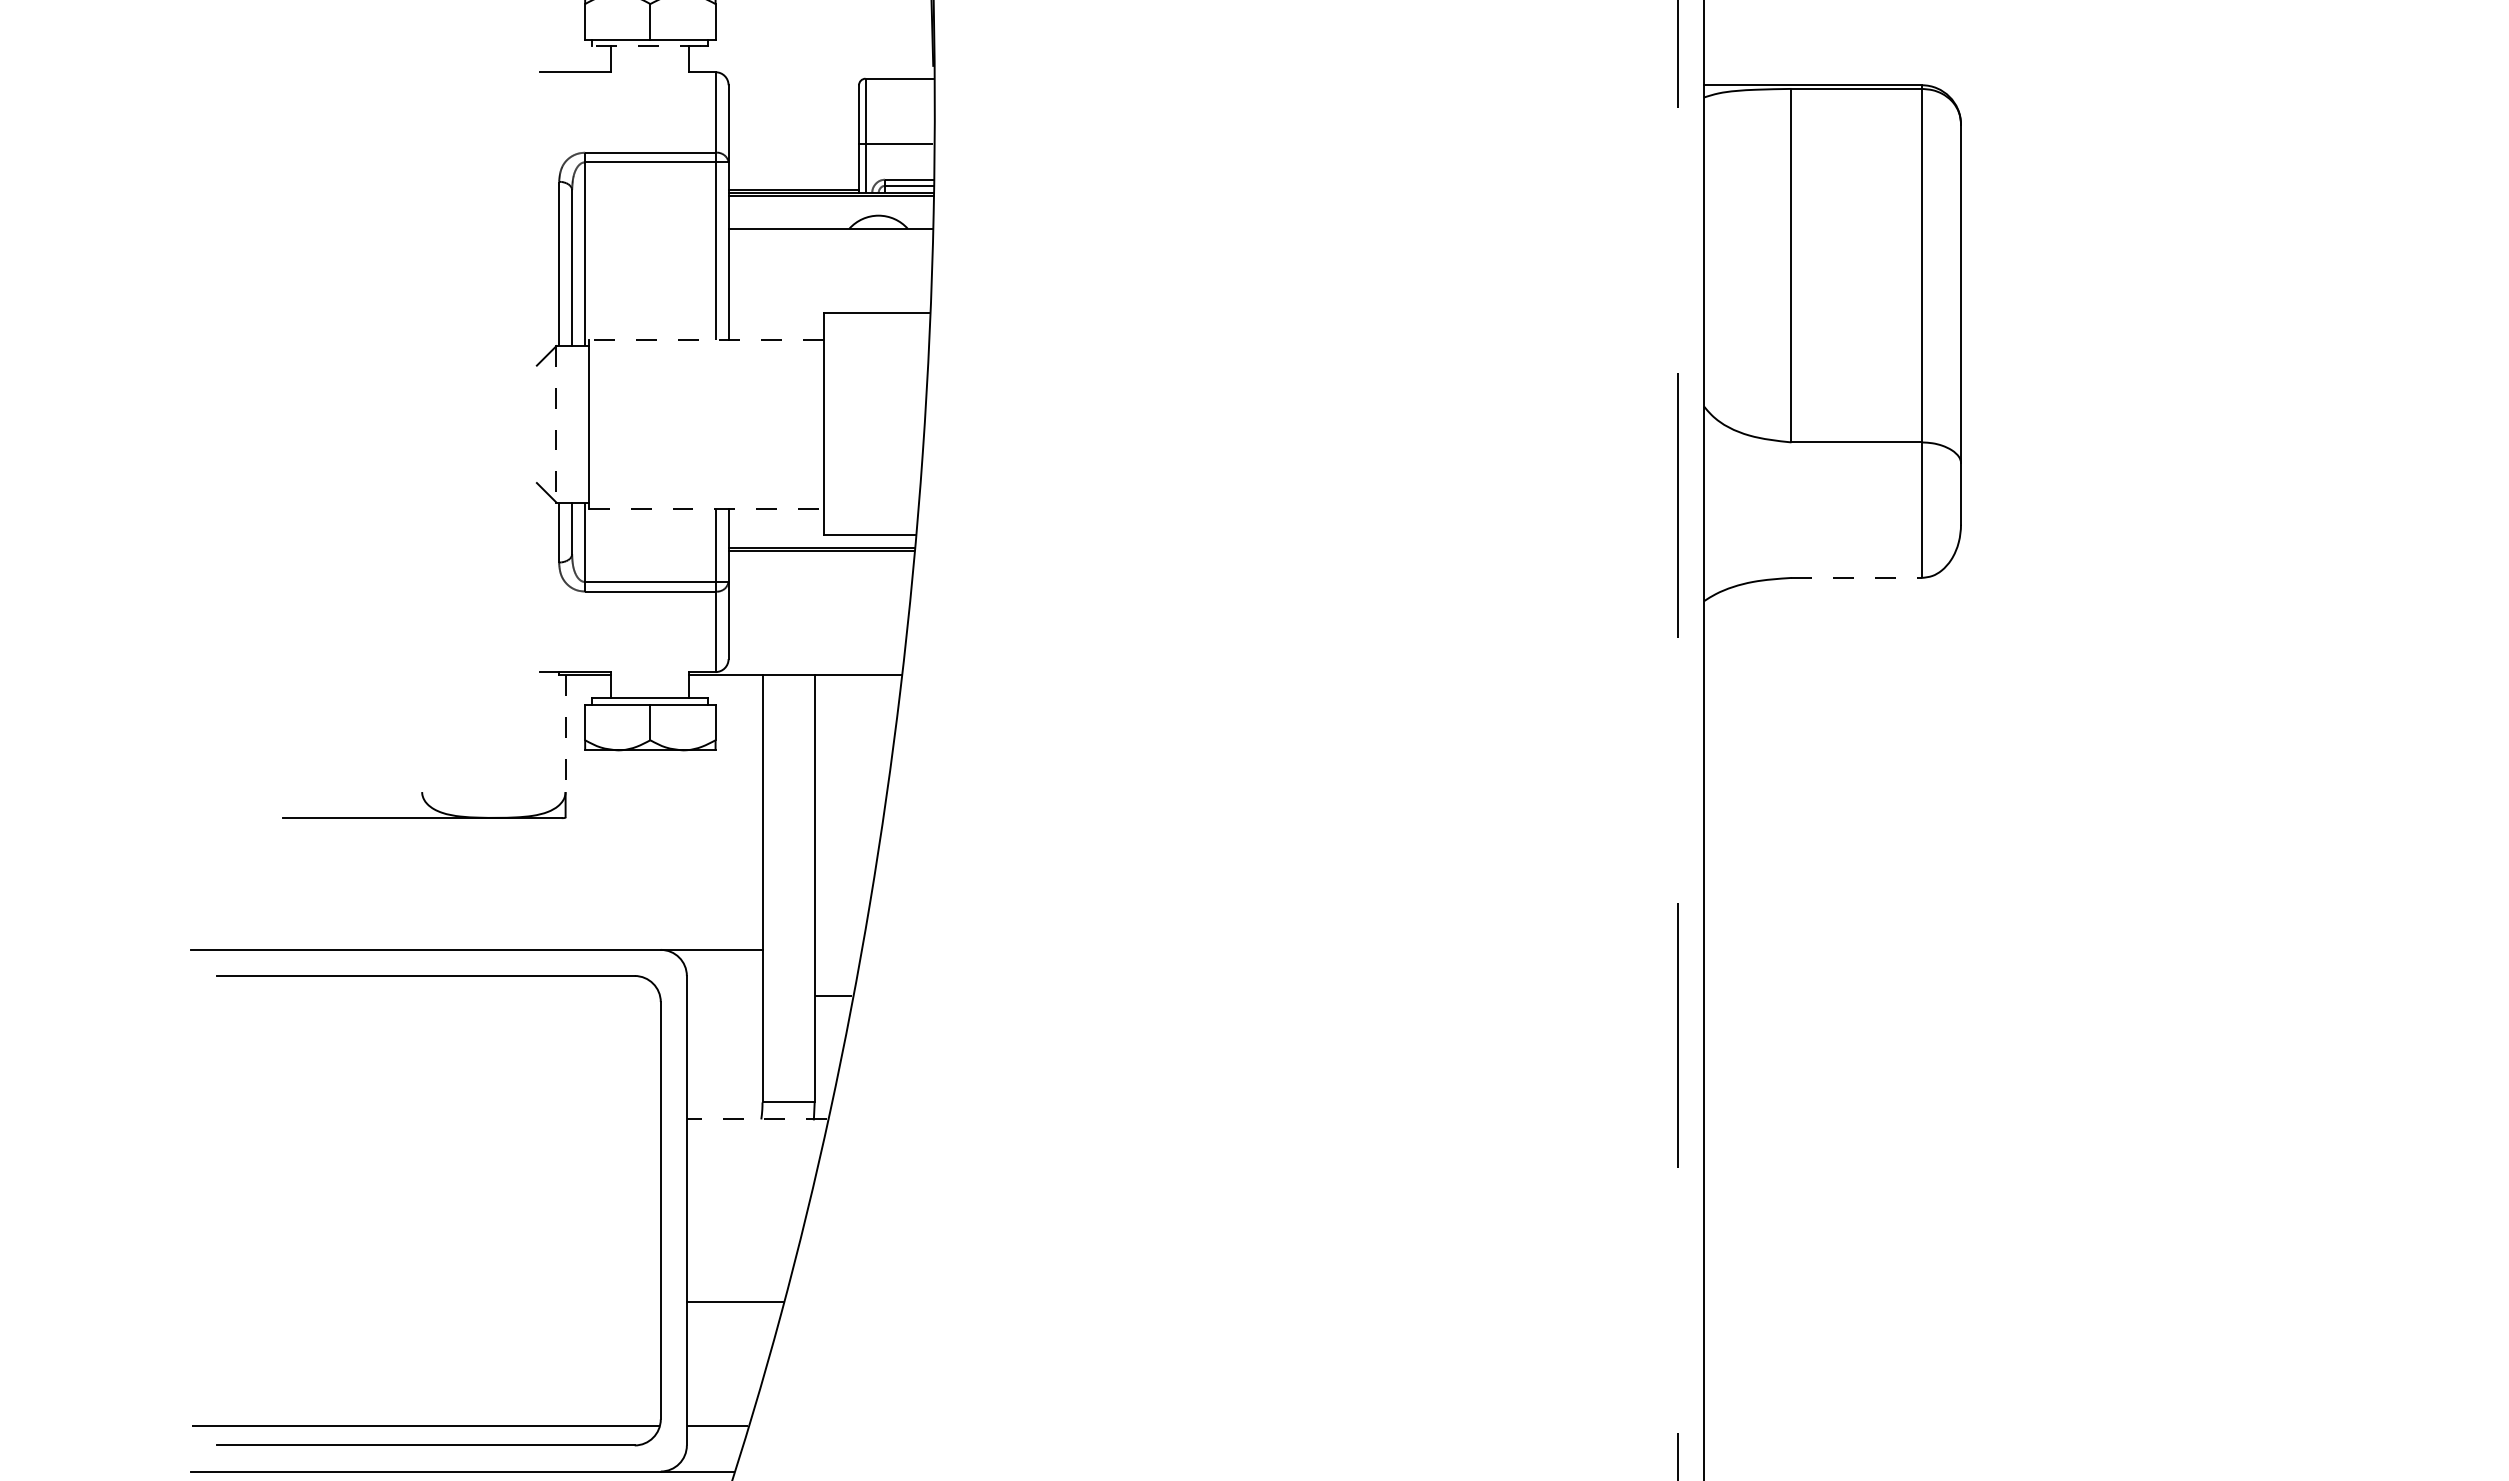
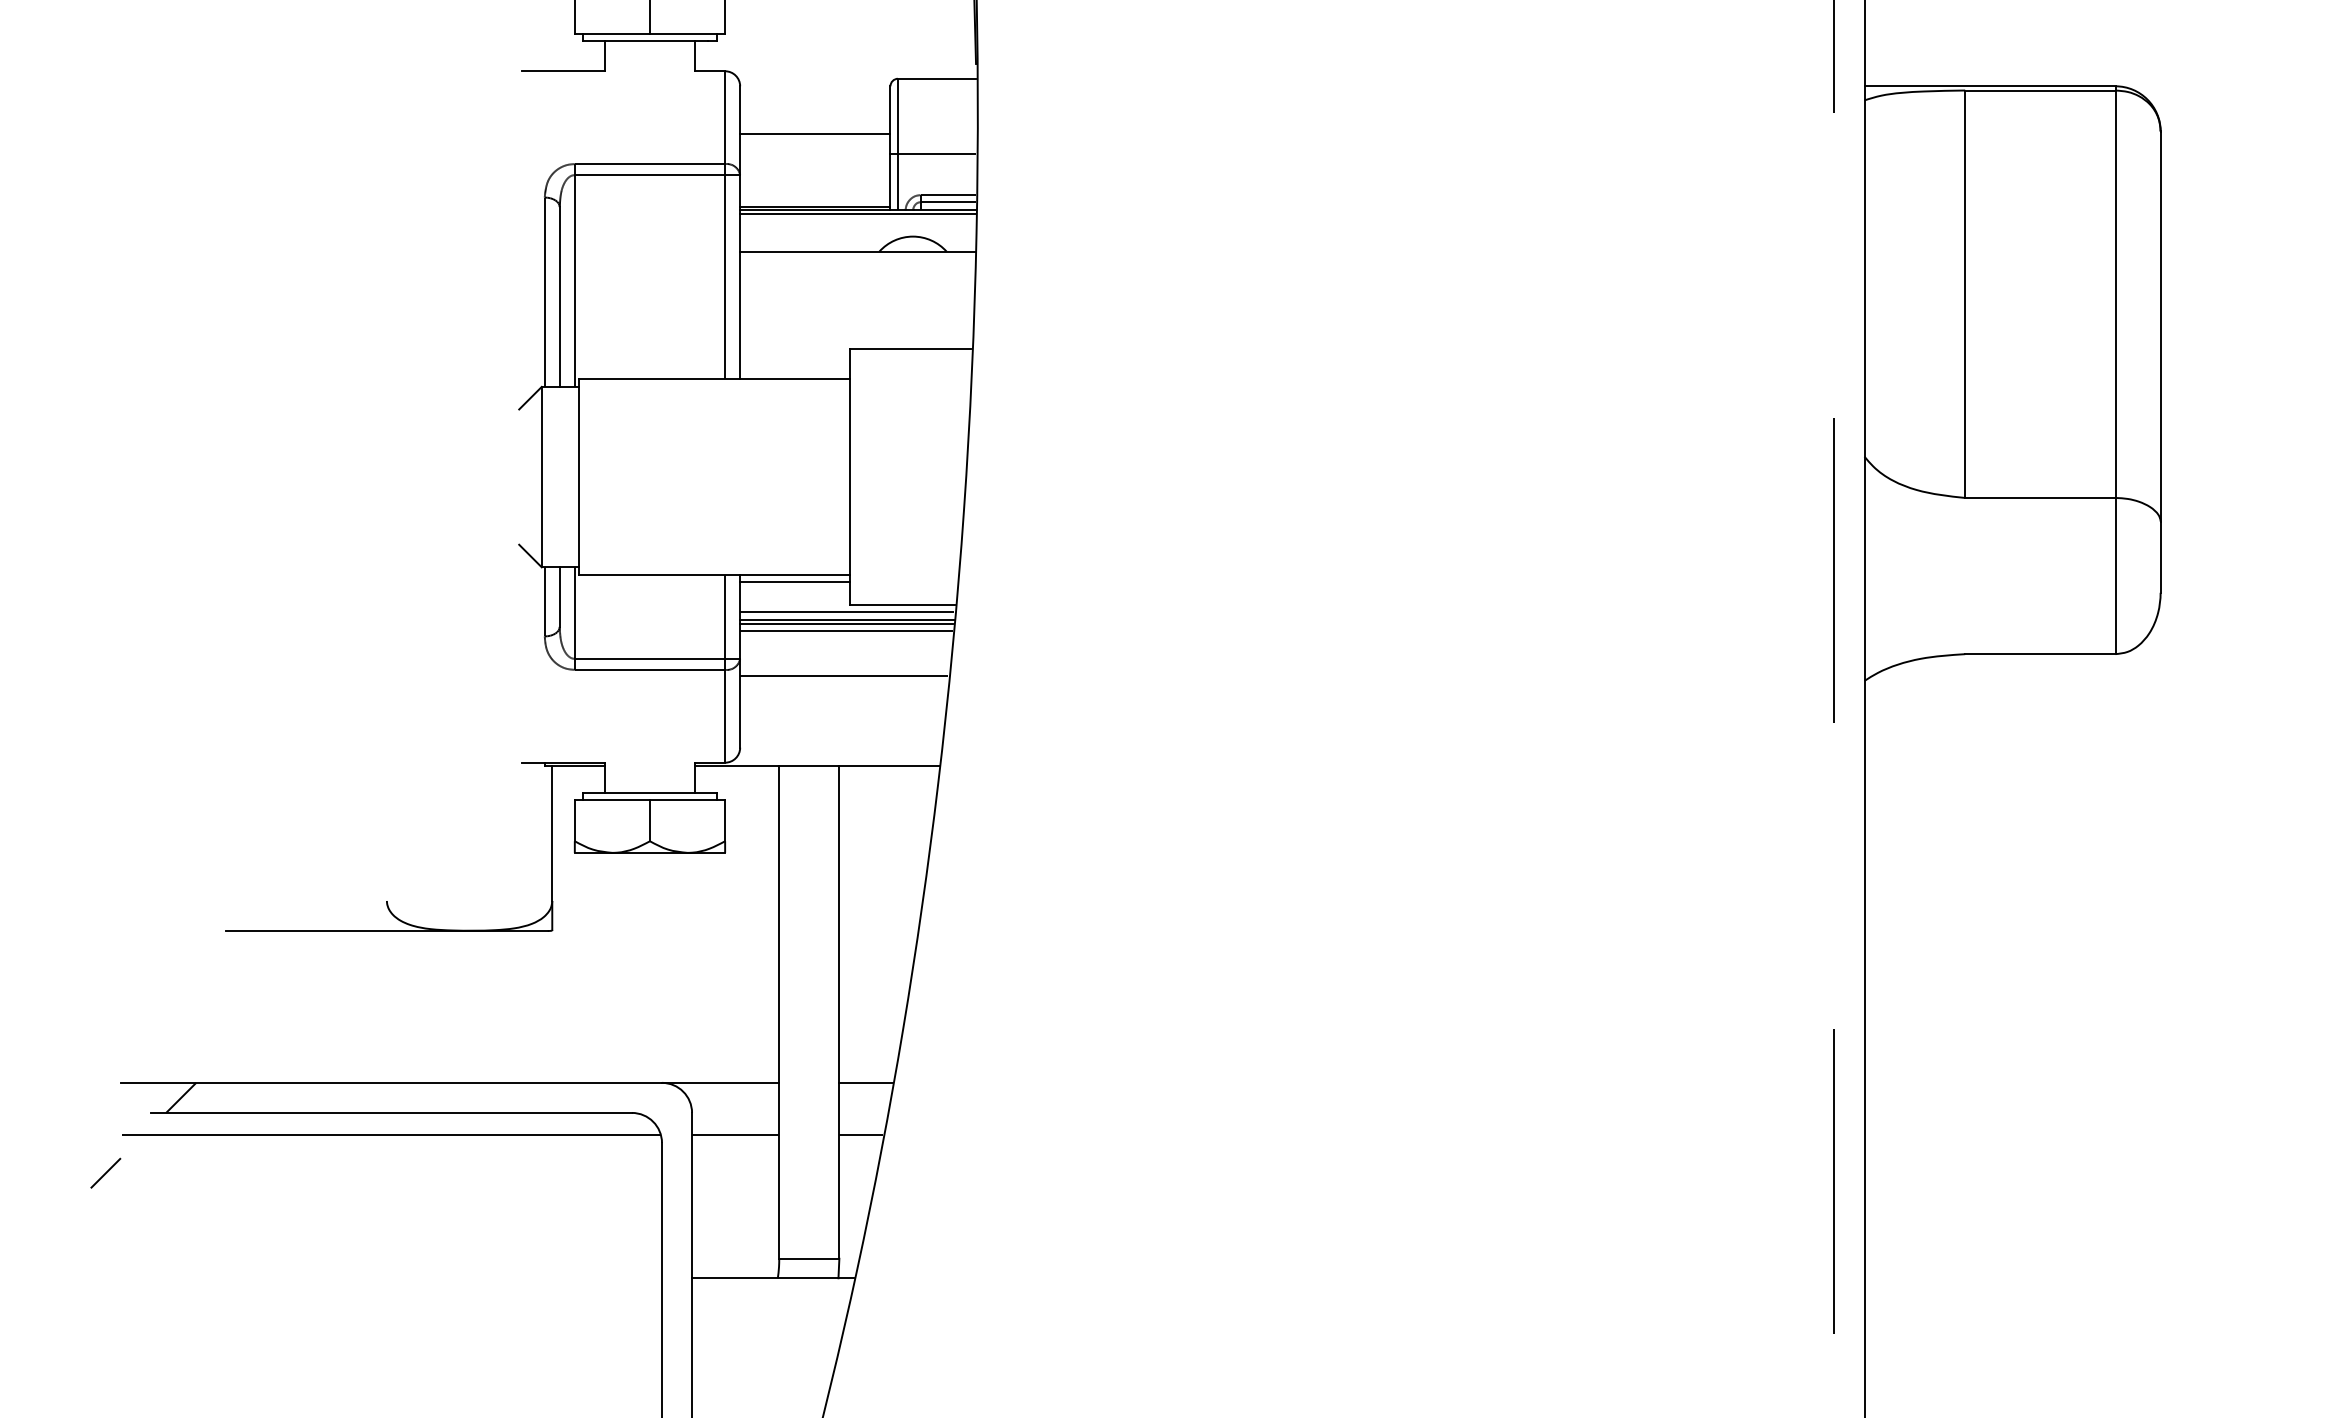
line: (645, 46) -> (644, 41), dashed -> solid
line: (793, 126) -> (814, 133), added
line: (705, 339) -> (713, 379), dashed -> solid
line: (556, 424) -> (541, 477), dashed -> solid
line: (706, 509) -> (714, 575), dashed -> solid
line: (775, 515) -> (794, 582), added
line: (821, 541) -> (847, 612), added
line: (820, 558) -> (846, 631), added
line: (1857, 577) -> (2041, 653), dashed -> solid
line: (818, 597) -> (843, 676), added
line: (565, 734) -> (552, 834), dashed -> solid
line: (837, 949) -> (865, 1082), added
hatch: (210, 995) -> (142, 1135), added
line: (425, 995) -> (390, 1135), added
line: (724, 995) -> (735, 1135), added
line: (756, 1119) -> (772, 1278), dashed -> solid

